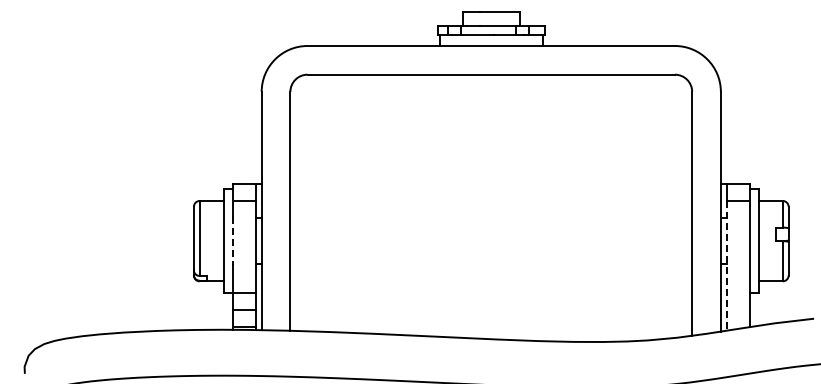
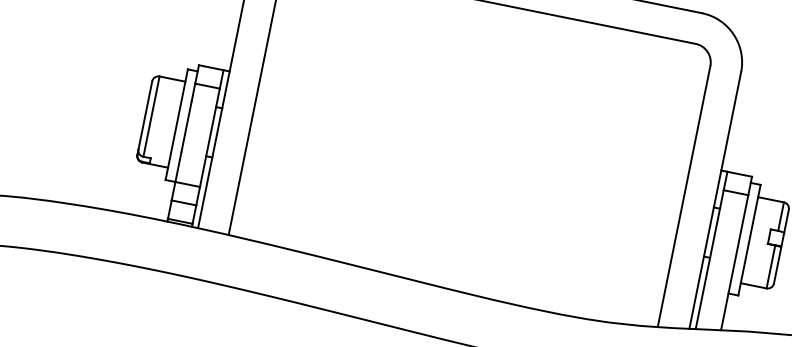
line: (232, 241) -> (185, 126), dashed -> solid
line: (726, 265) -> (709, 259), dashed -> solid

